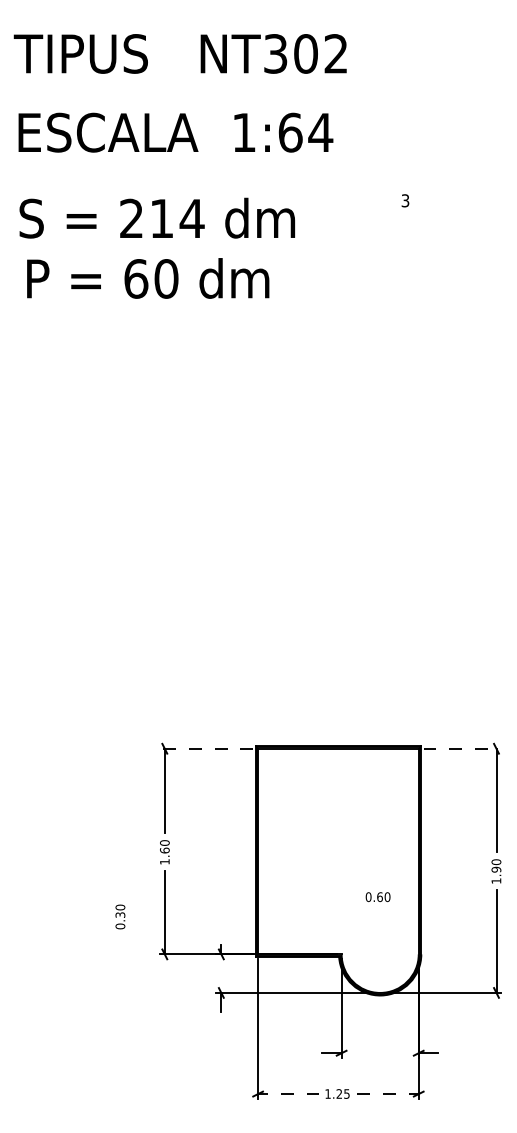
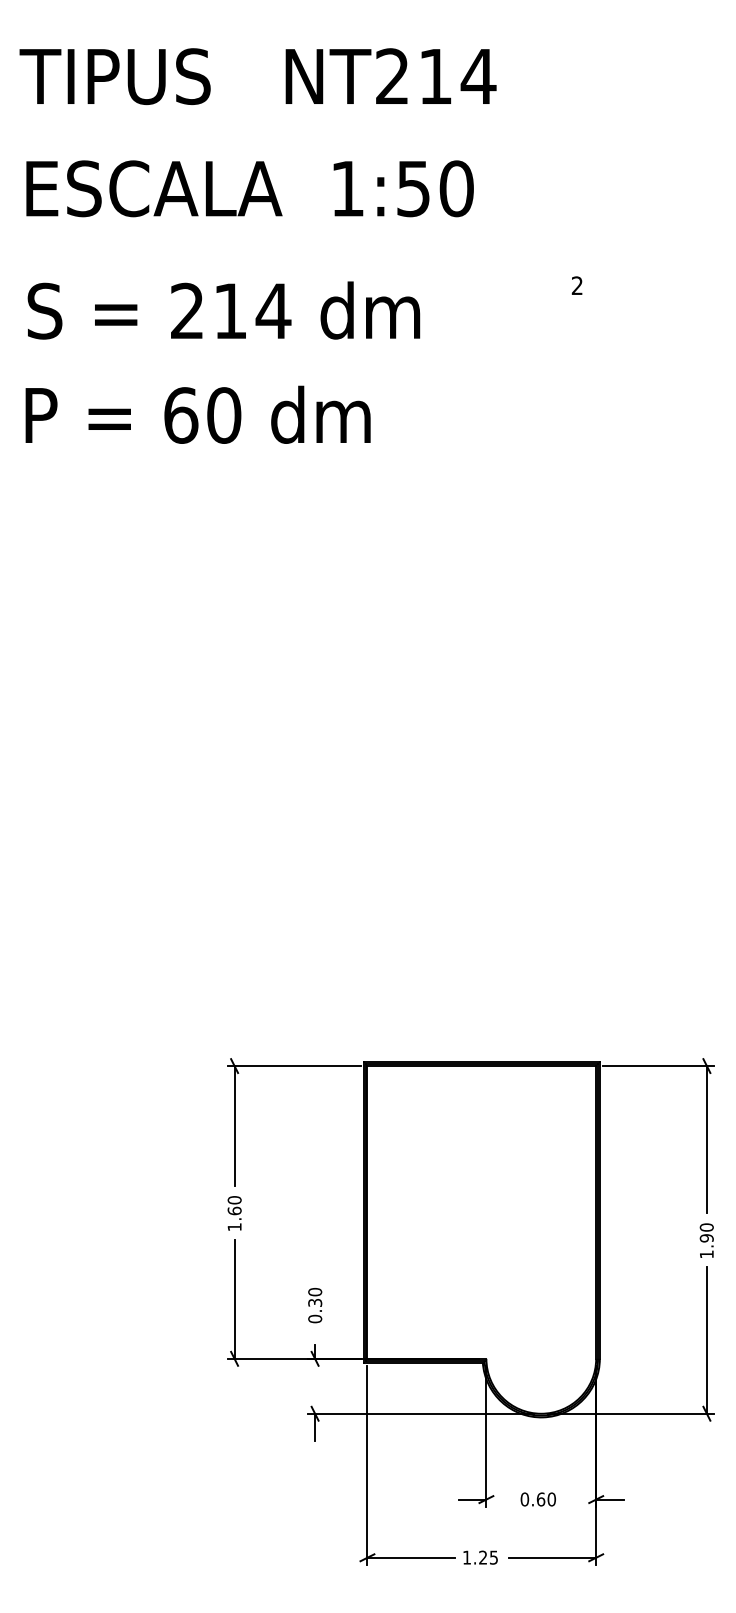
text: (306, 53) -> (436, 75), NT302 -> NT214
text: (305, 132) -> (434, 188), 1:64 -> 1:50
text: (405, 200) -> (577, 285), 3 -> 2
text: (148, 278) -> (198, 414), moved
line: (206, 748) -> (293, 1065), dashed -> solid
line: (462, 748) -> (658, 1065), dashed -> solid
text: (377, 897) -> (537, 1499), moved
text: (120, 916) -> (315, 1304), moved
line: (288, 1094) -> (410, 1558), dashed -> solid
line: (388, 1094) -> (553, 1558), dashed -> solid

